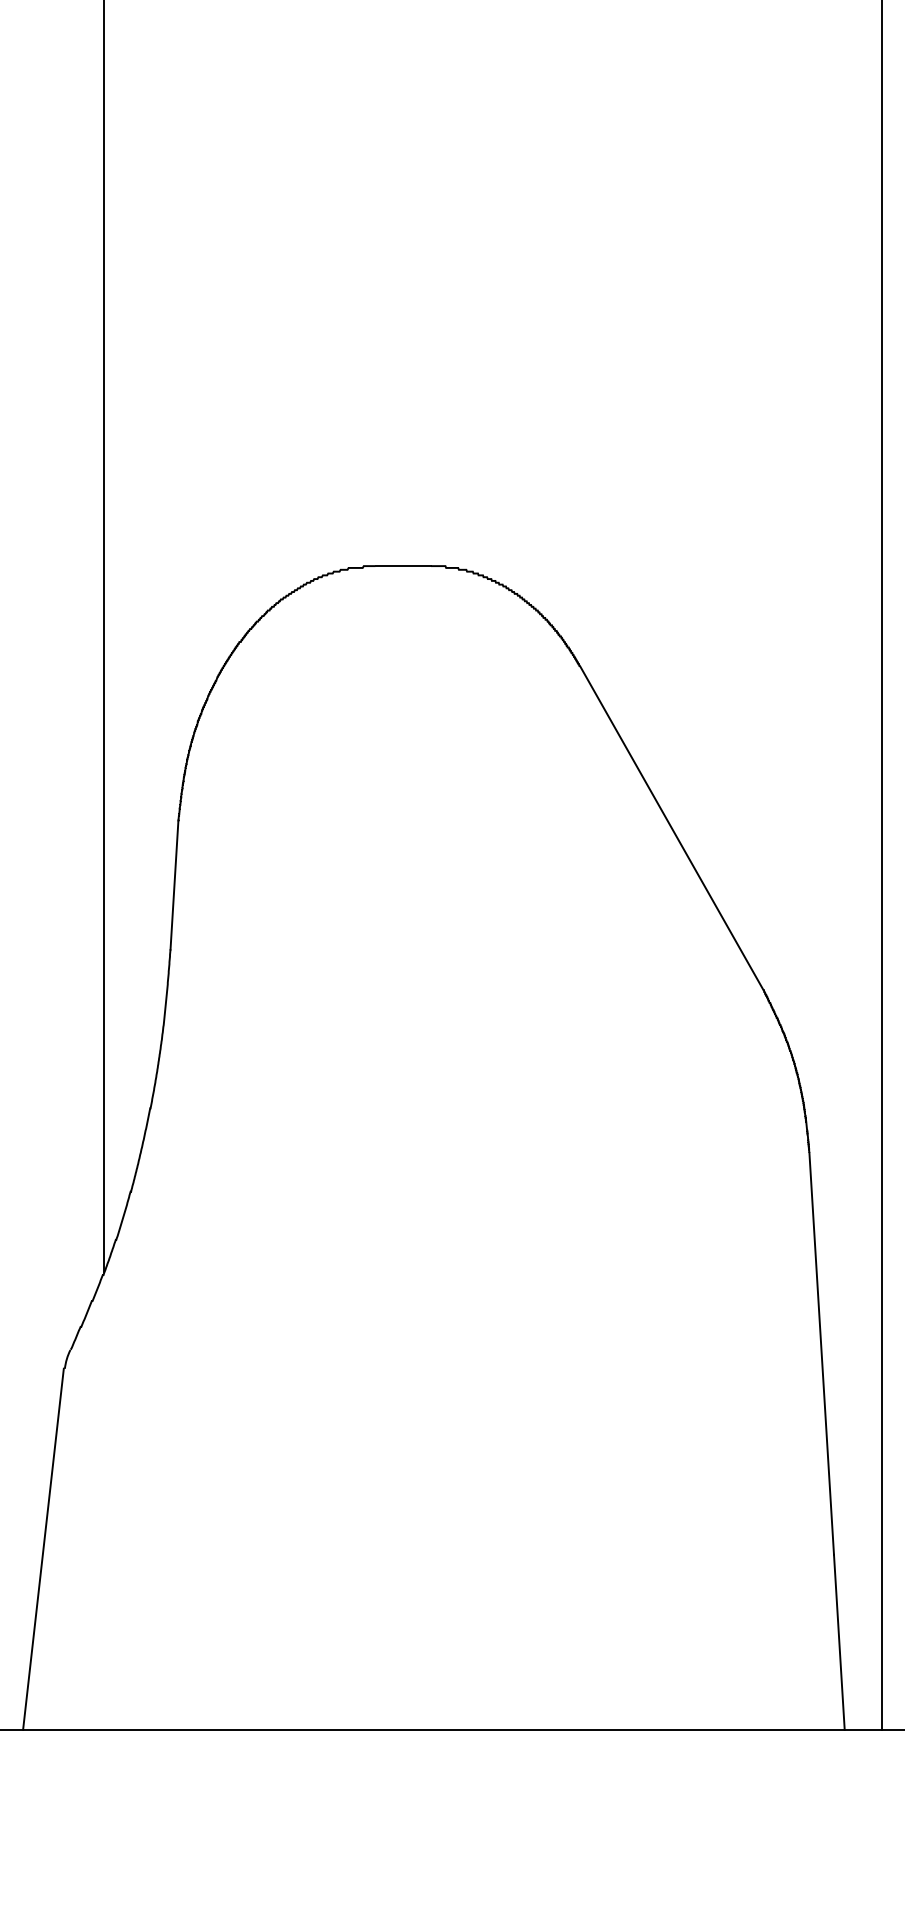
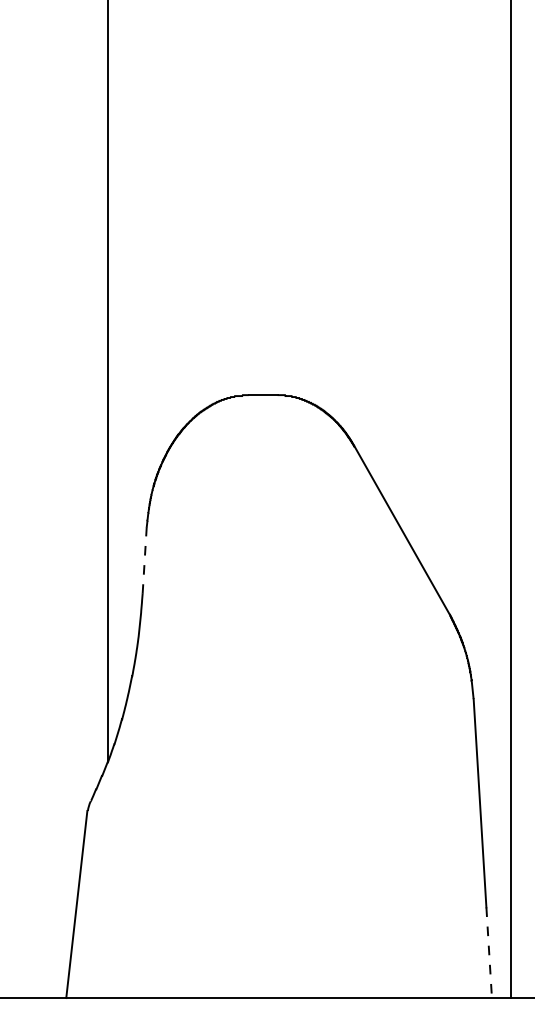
line: (174, 883) -> (144, 559), solid -> dashed
line: (839, 1643) -> (489, 953), solid -> dashed

